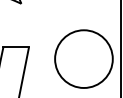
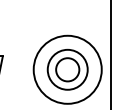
part: (83, 58) -> (67, 69), added

